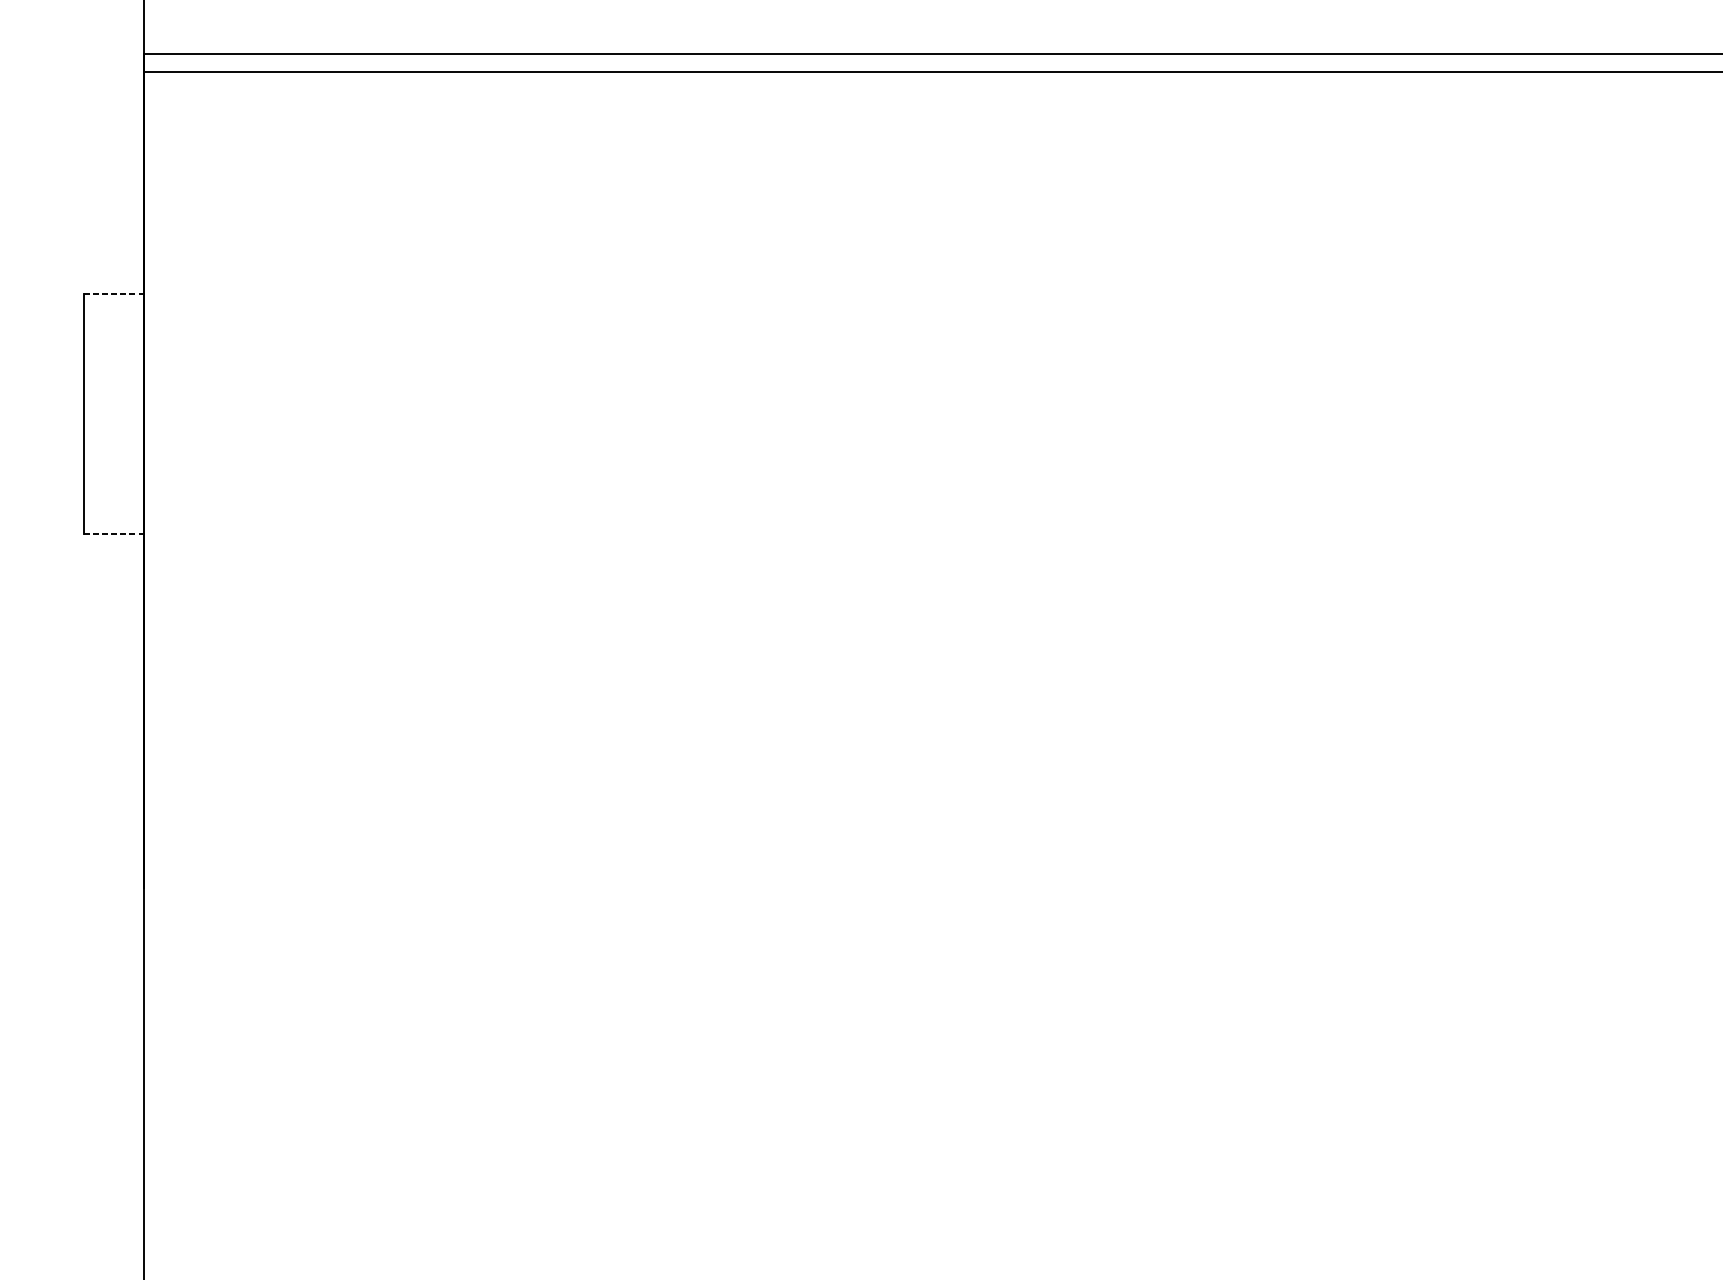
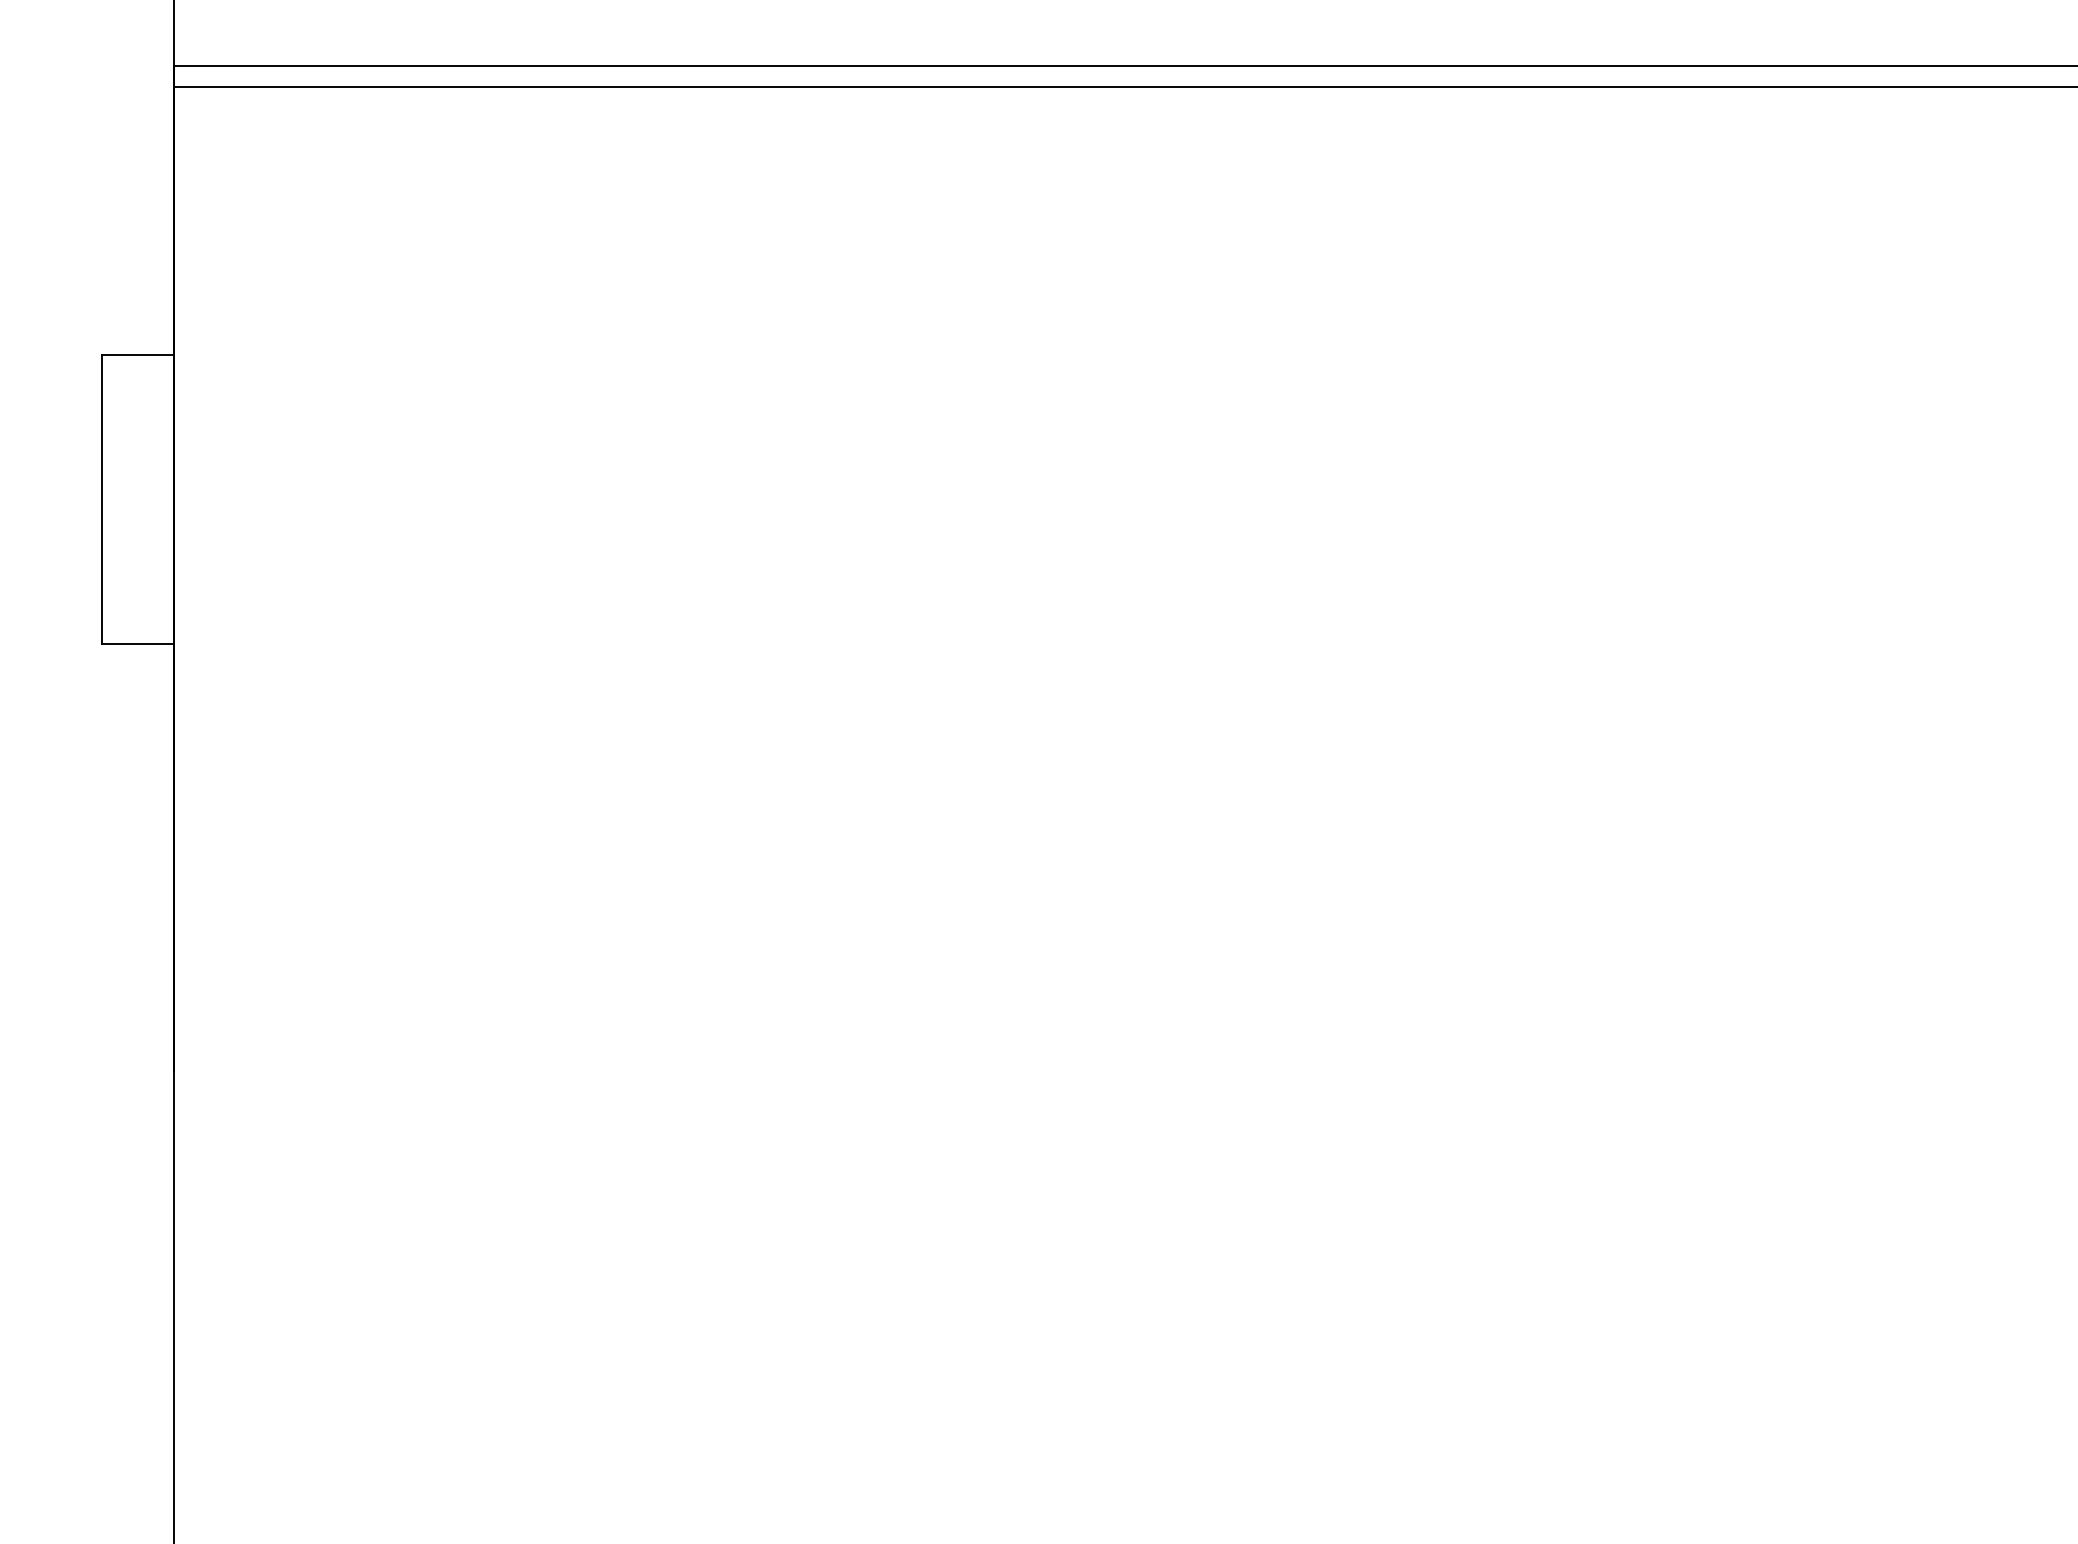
line: (114, 294) -> (137, 355), dashed -> solid
line: (114, 534) -> (137, 644), dashed -> solid

